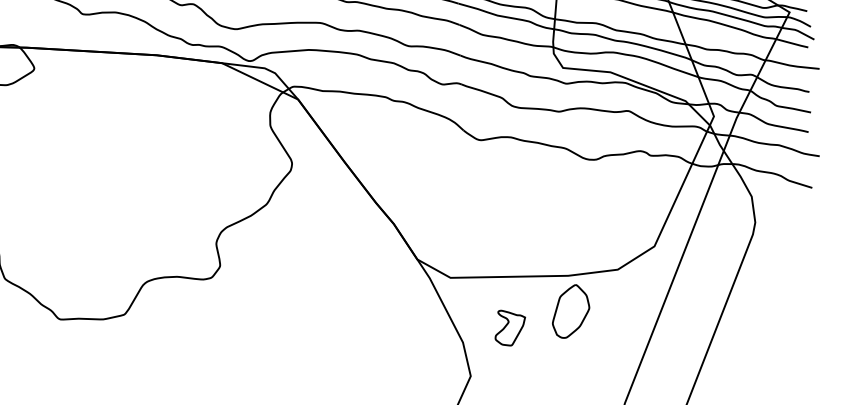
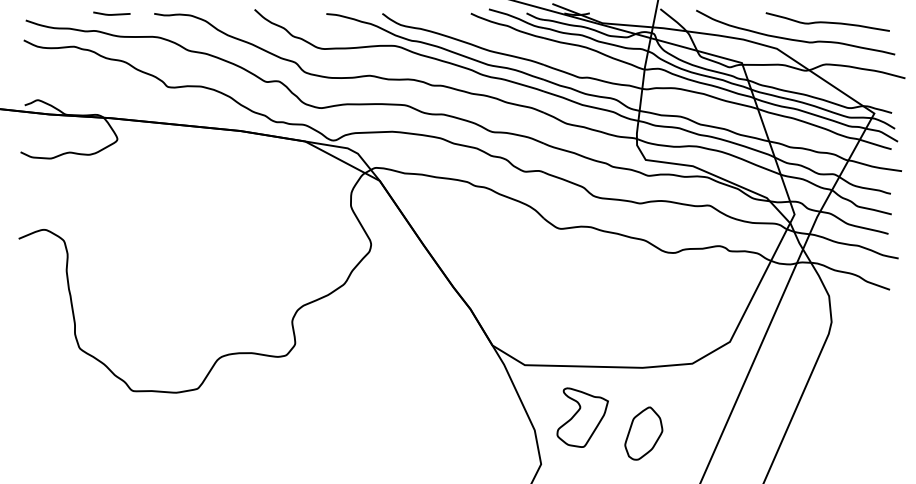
part: (570, 311) -> (643, 433), moved
part: (510, 327) -> (582, 417), size x1.67

